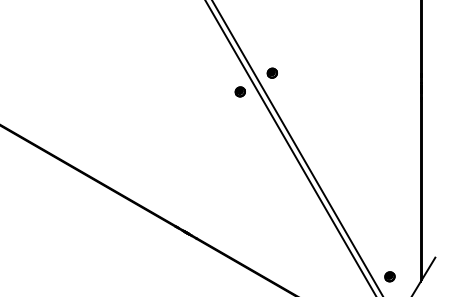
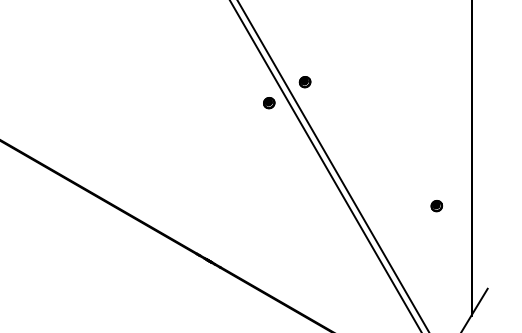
part: (389, 276) -> (436, 205), moved

